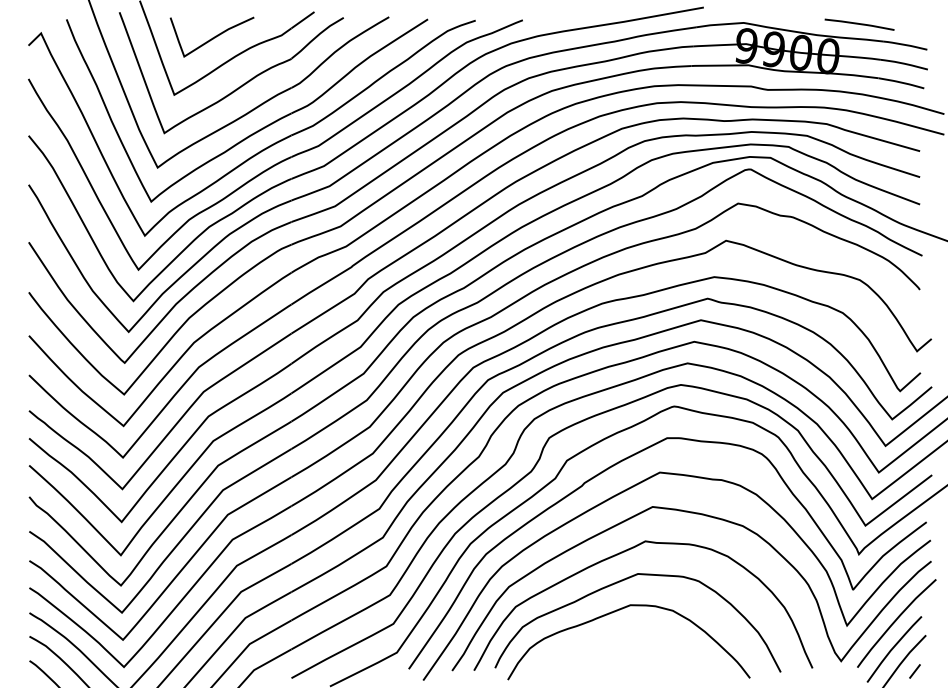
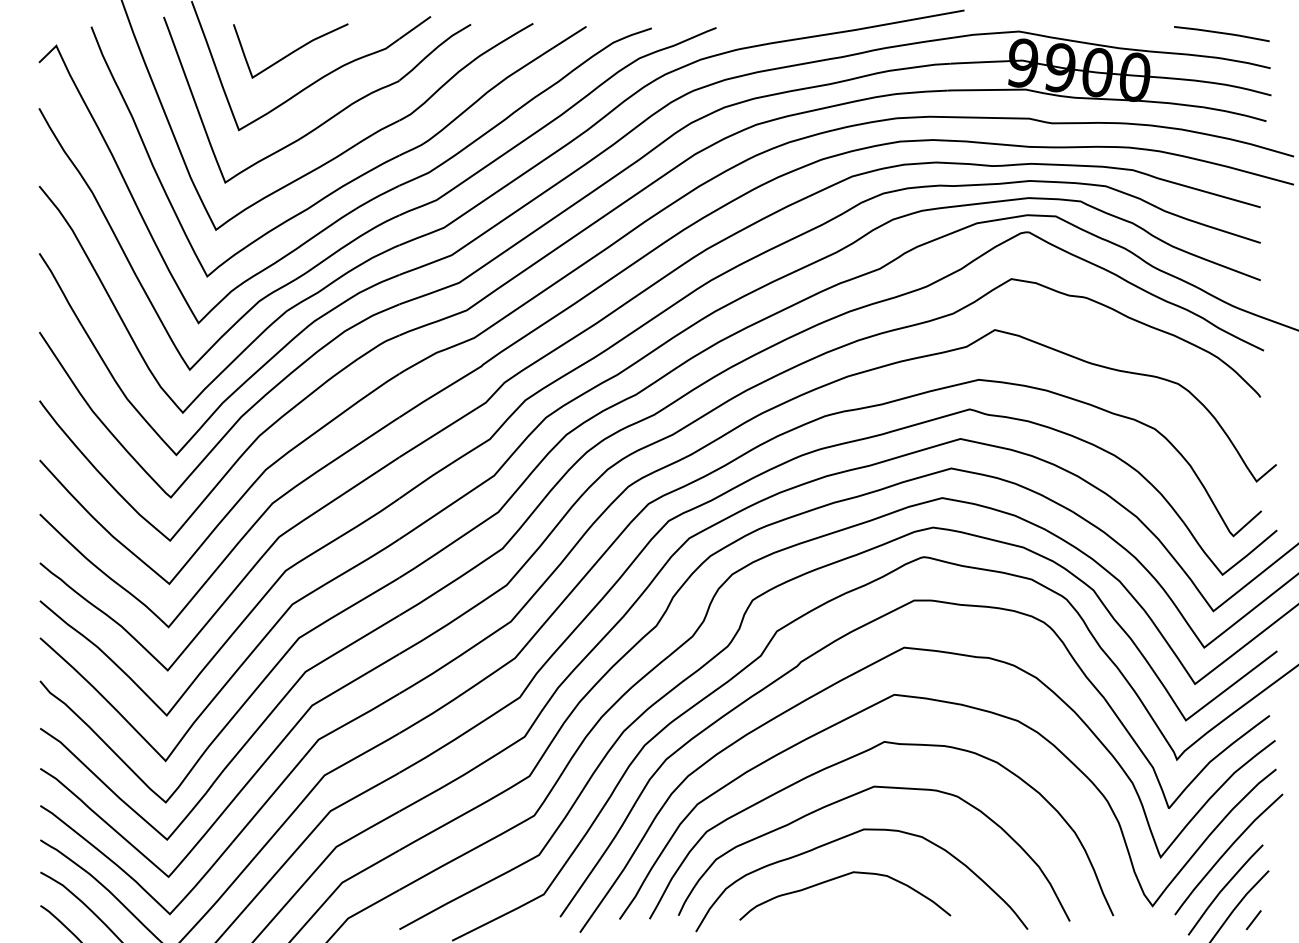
line: (859, 24) -> (1221, 33), moved
curve: (611, 641) -> (838, 878), added

